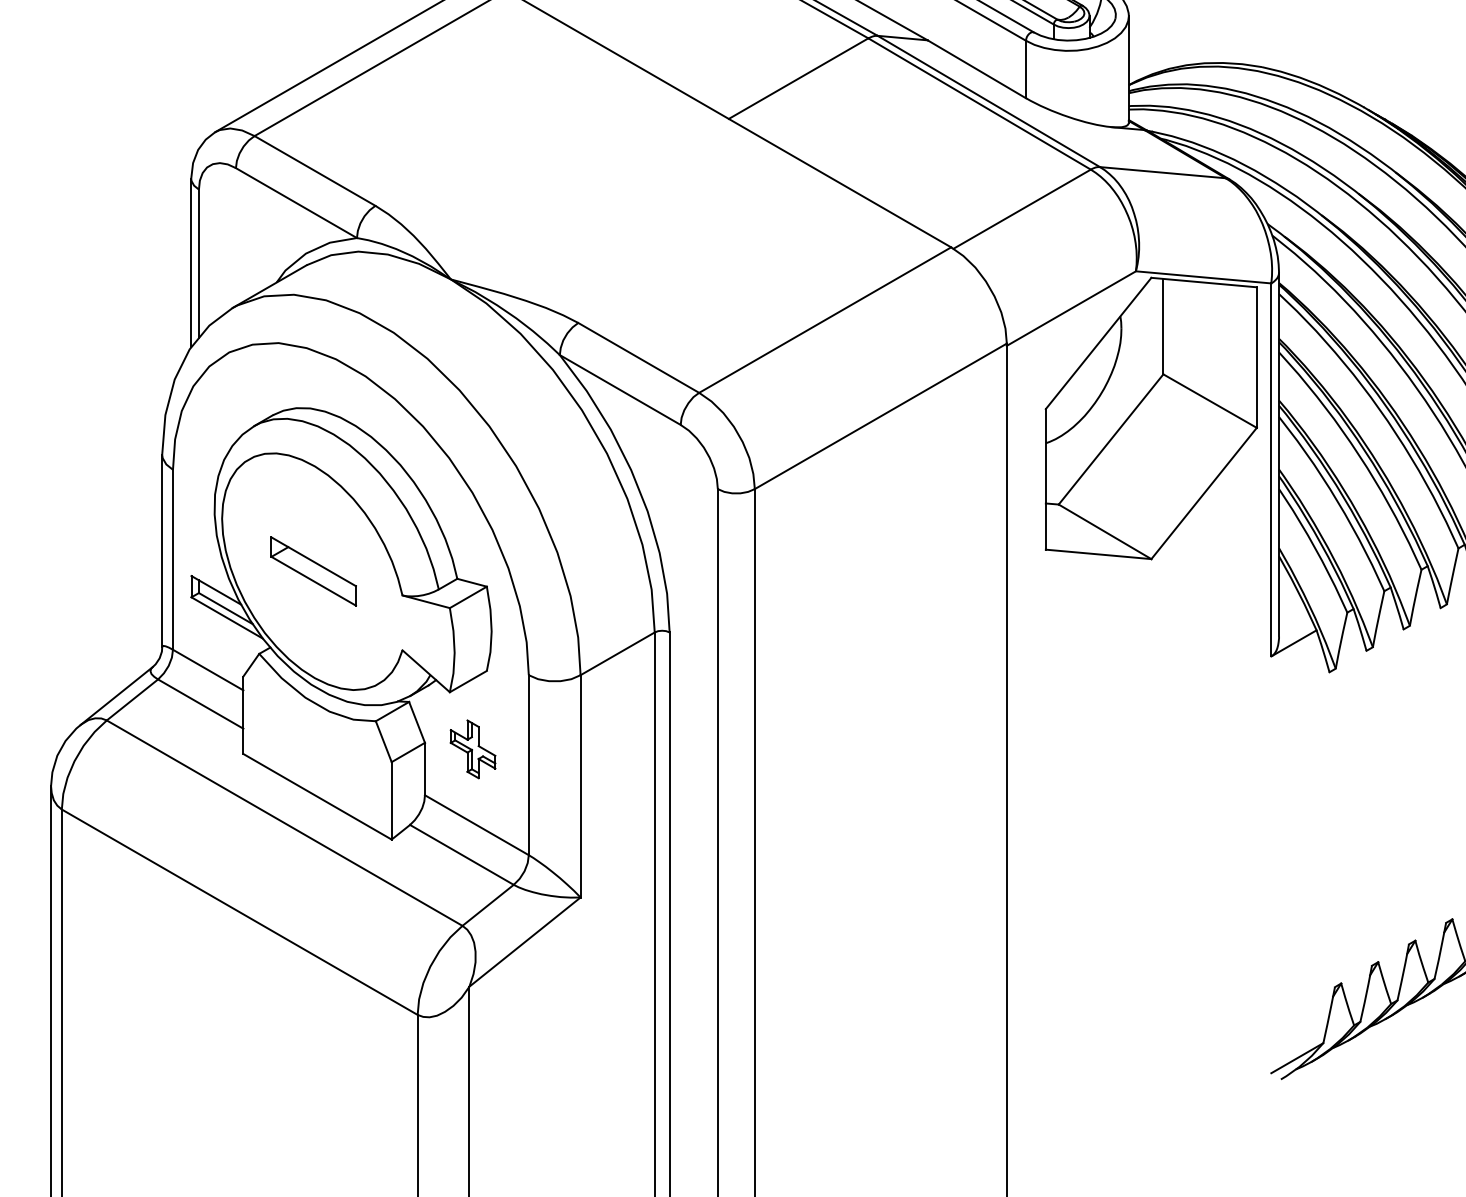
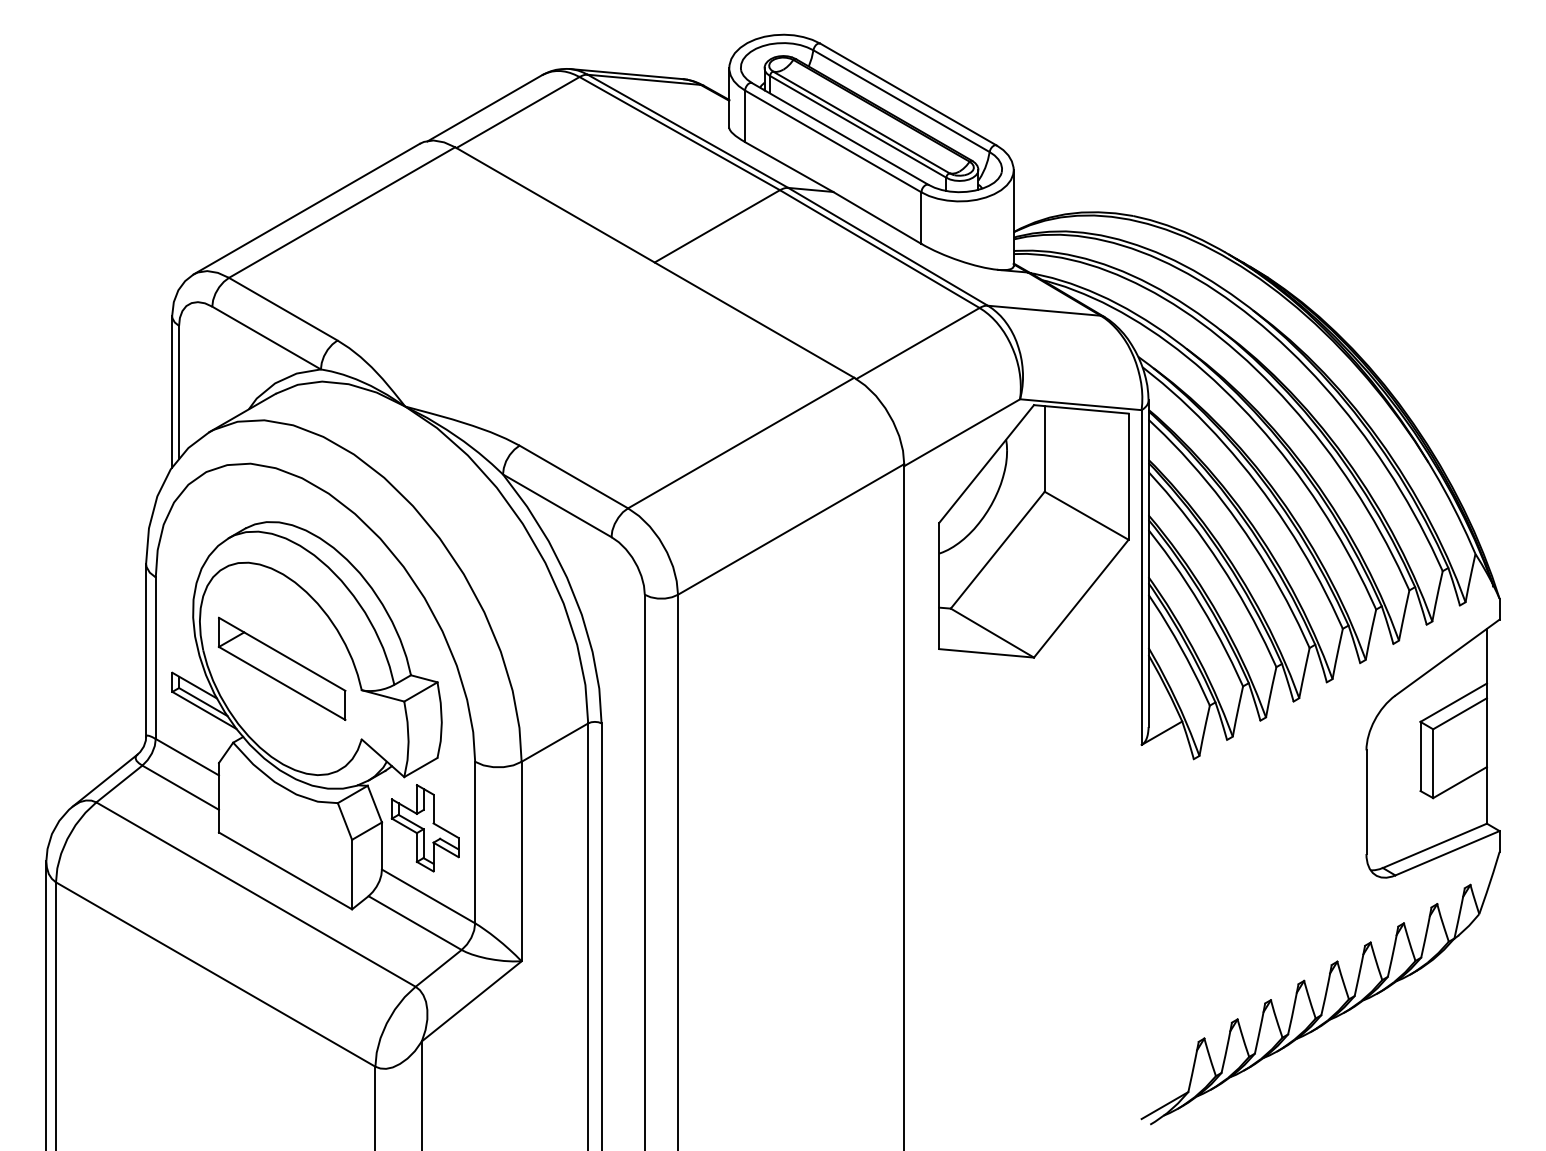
part: (313, 571) -> (281, 668), size x1.67
part: (472, 749) -> (424, 828), size x1.67

